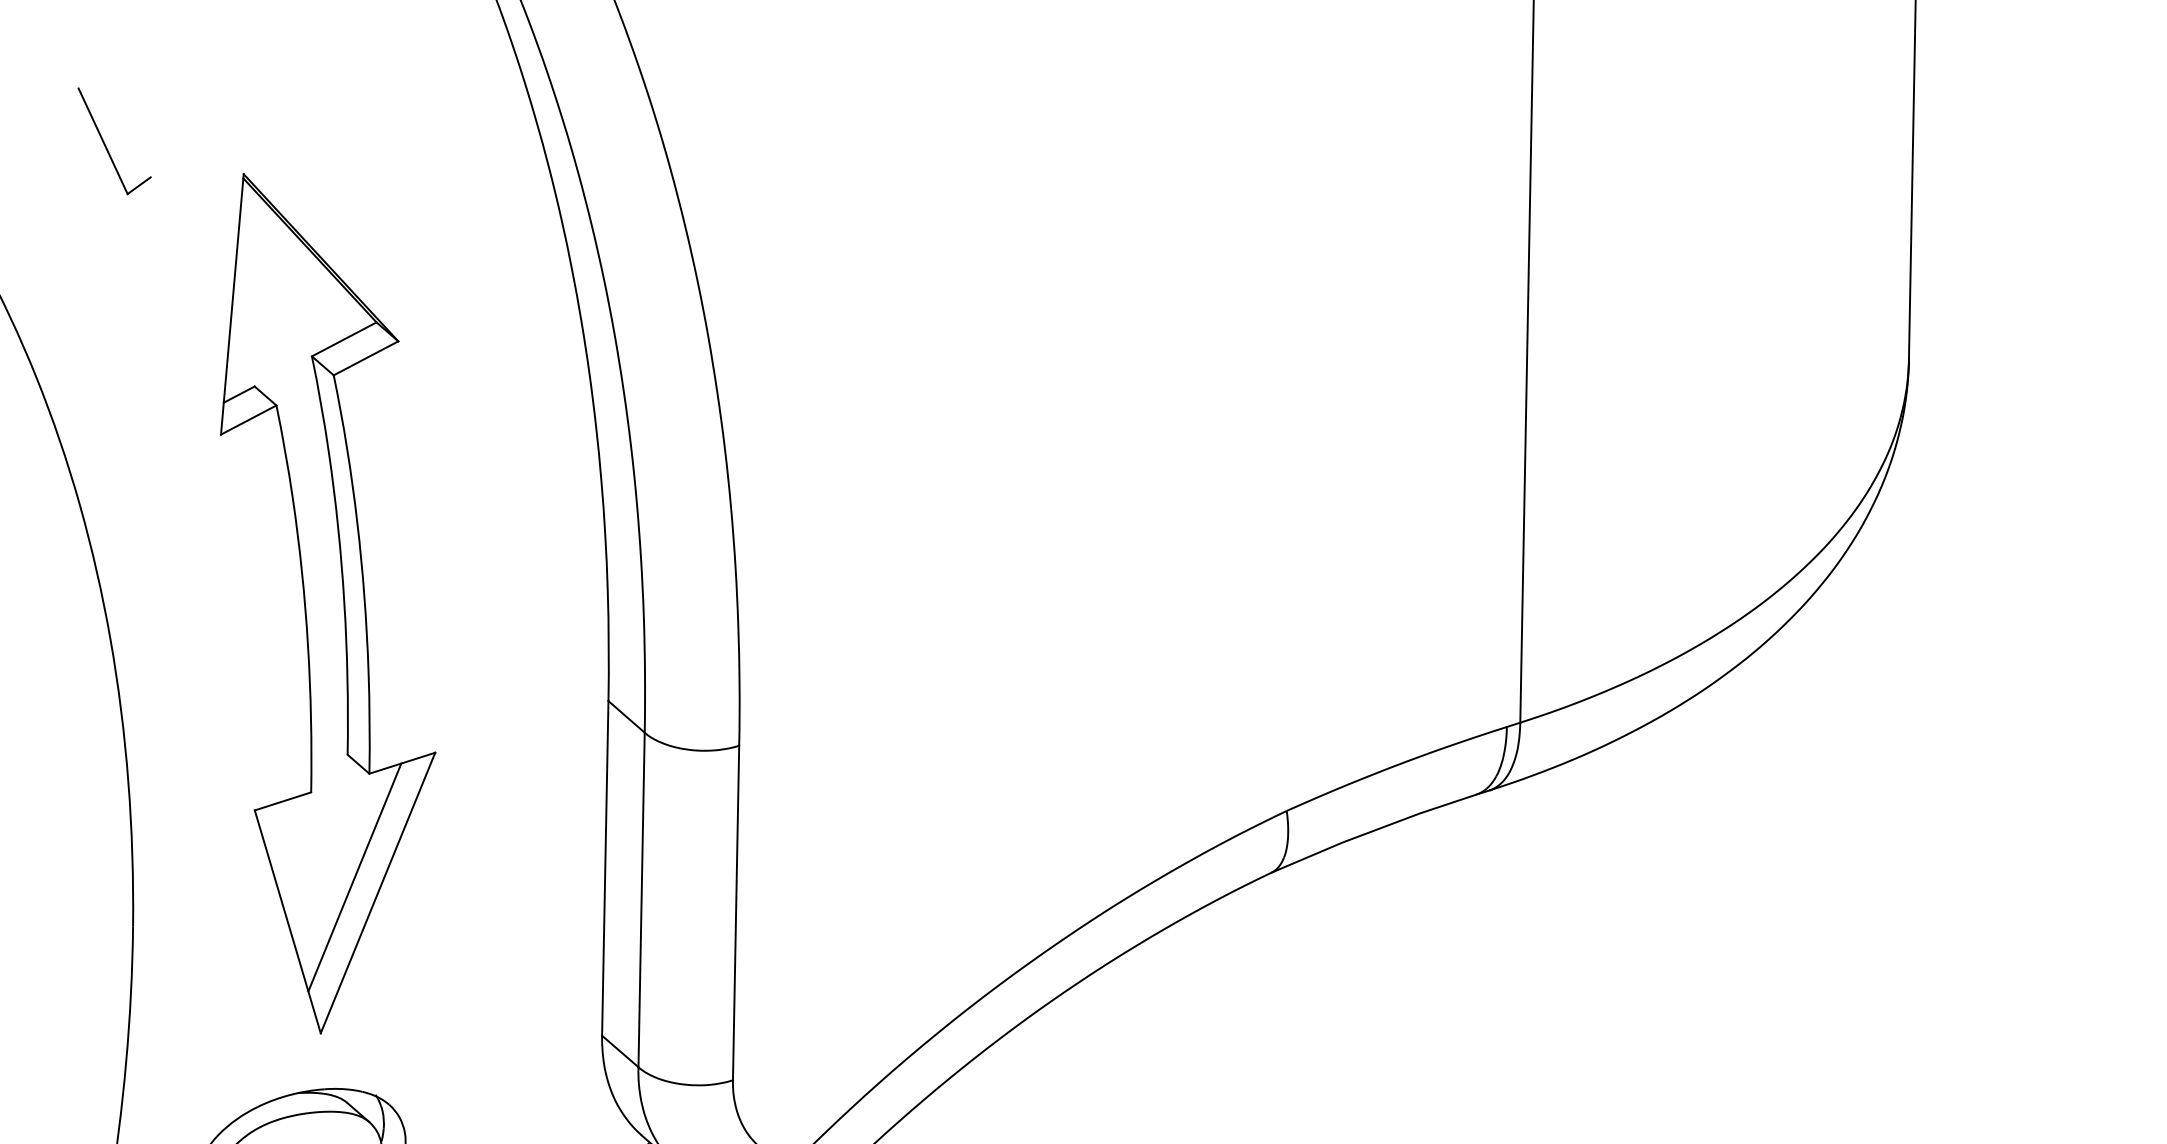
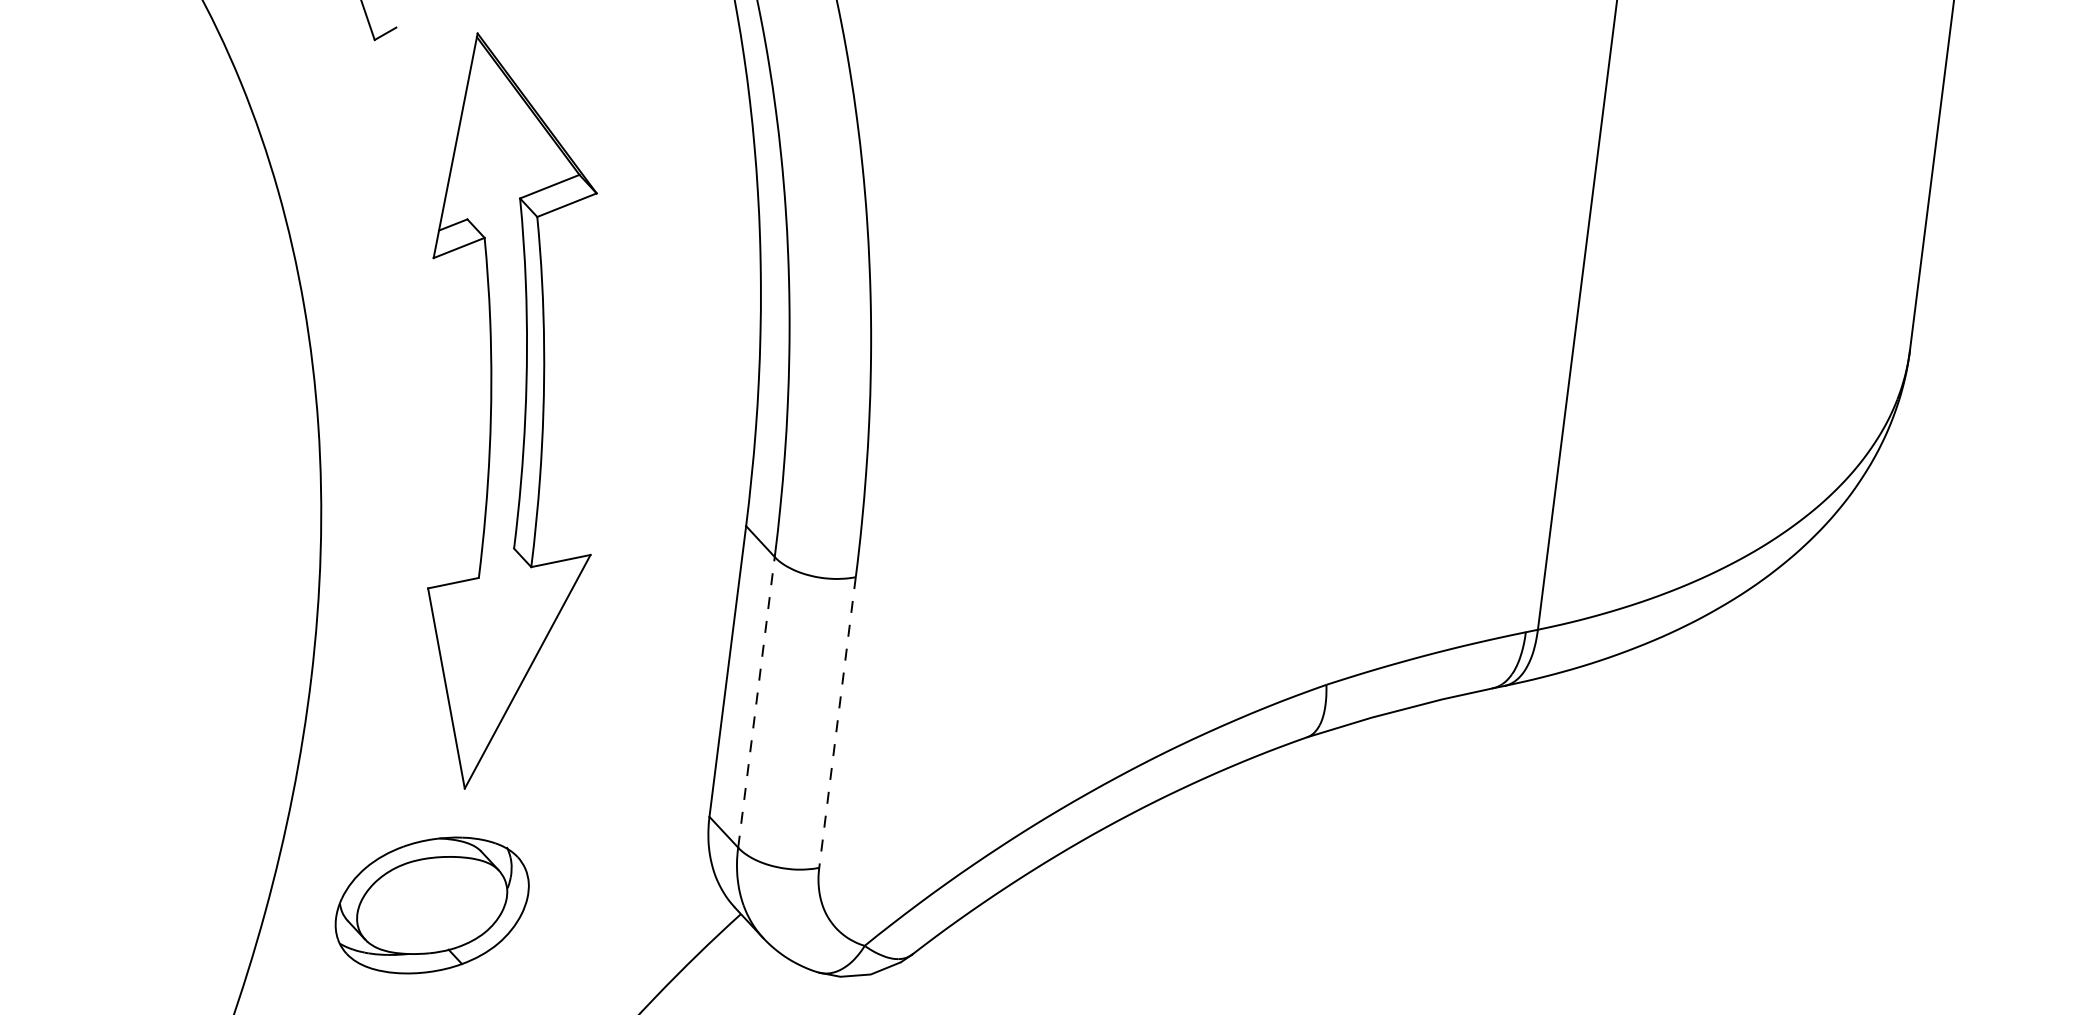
line: (354, 876) -> (508, 655), removed
line: (641, 899) -> (756, 701), solid -> dashed
line: (736, 913) -> (837, 722), solid -> dashed

